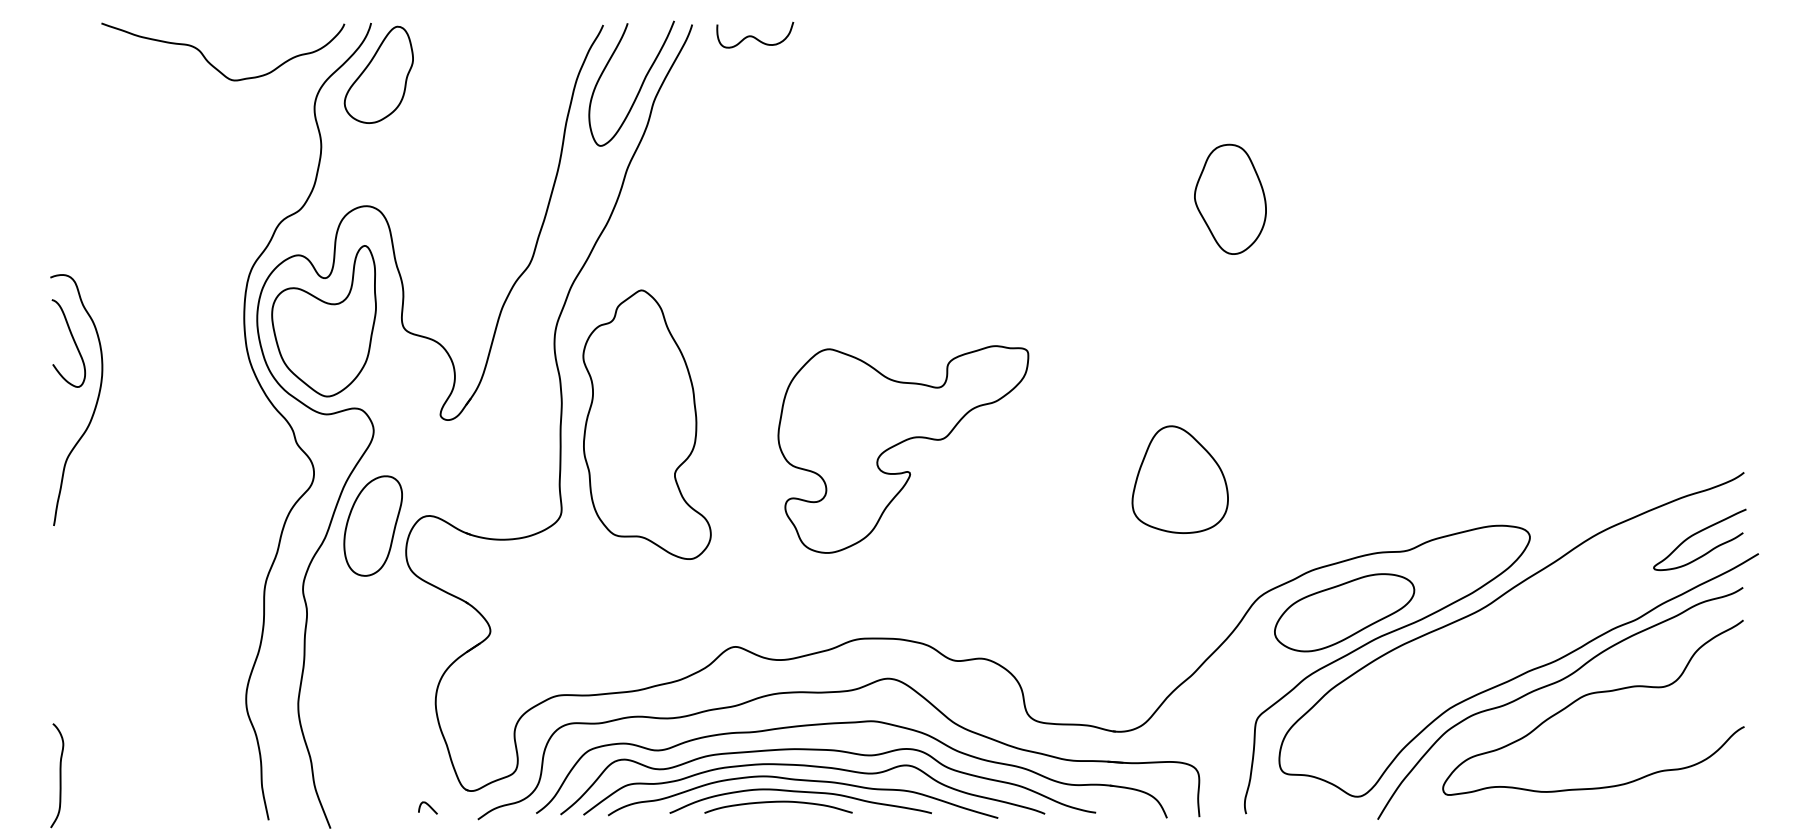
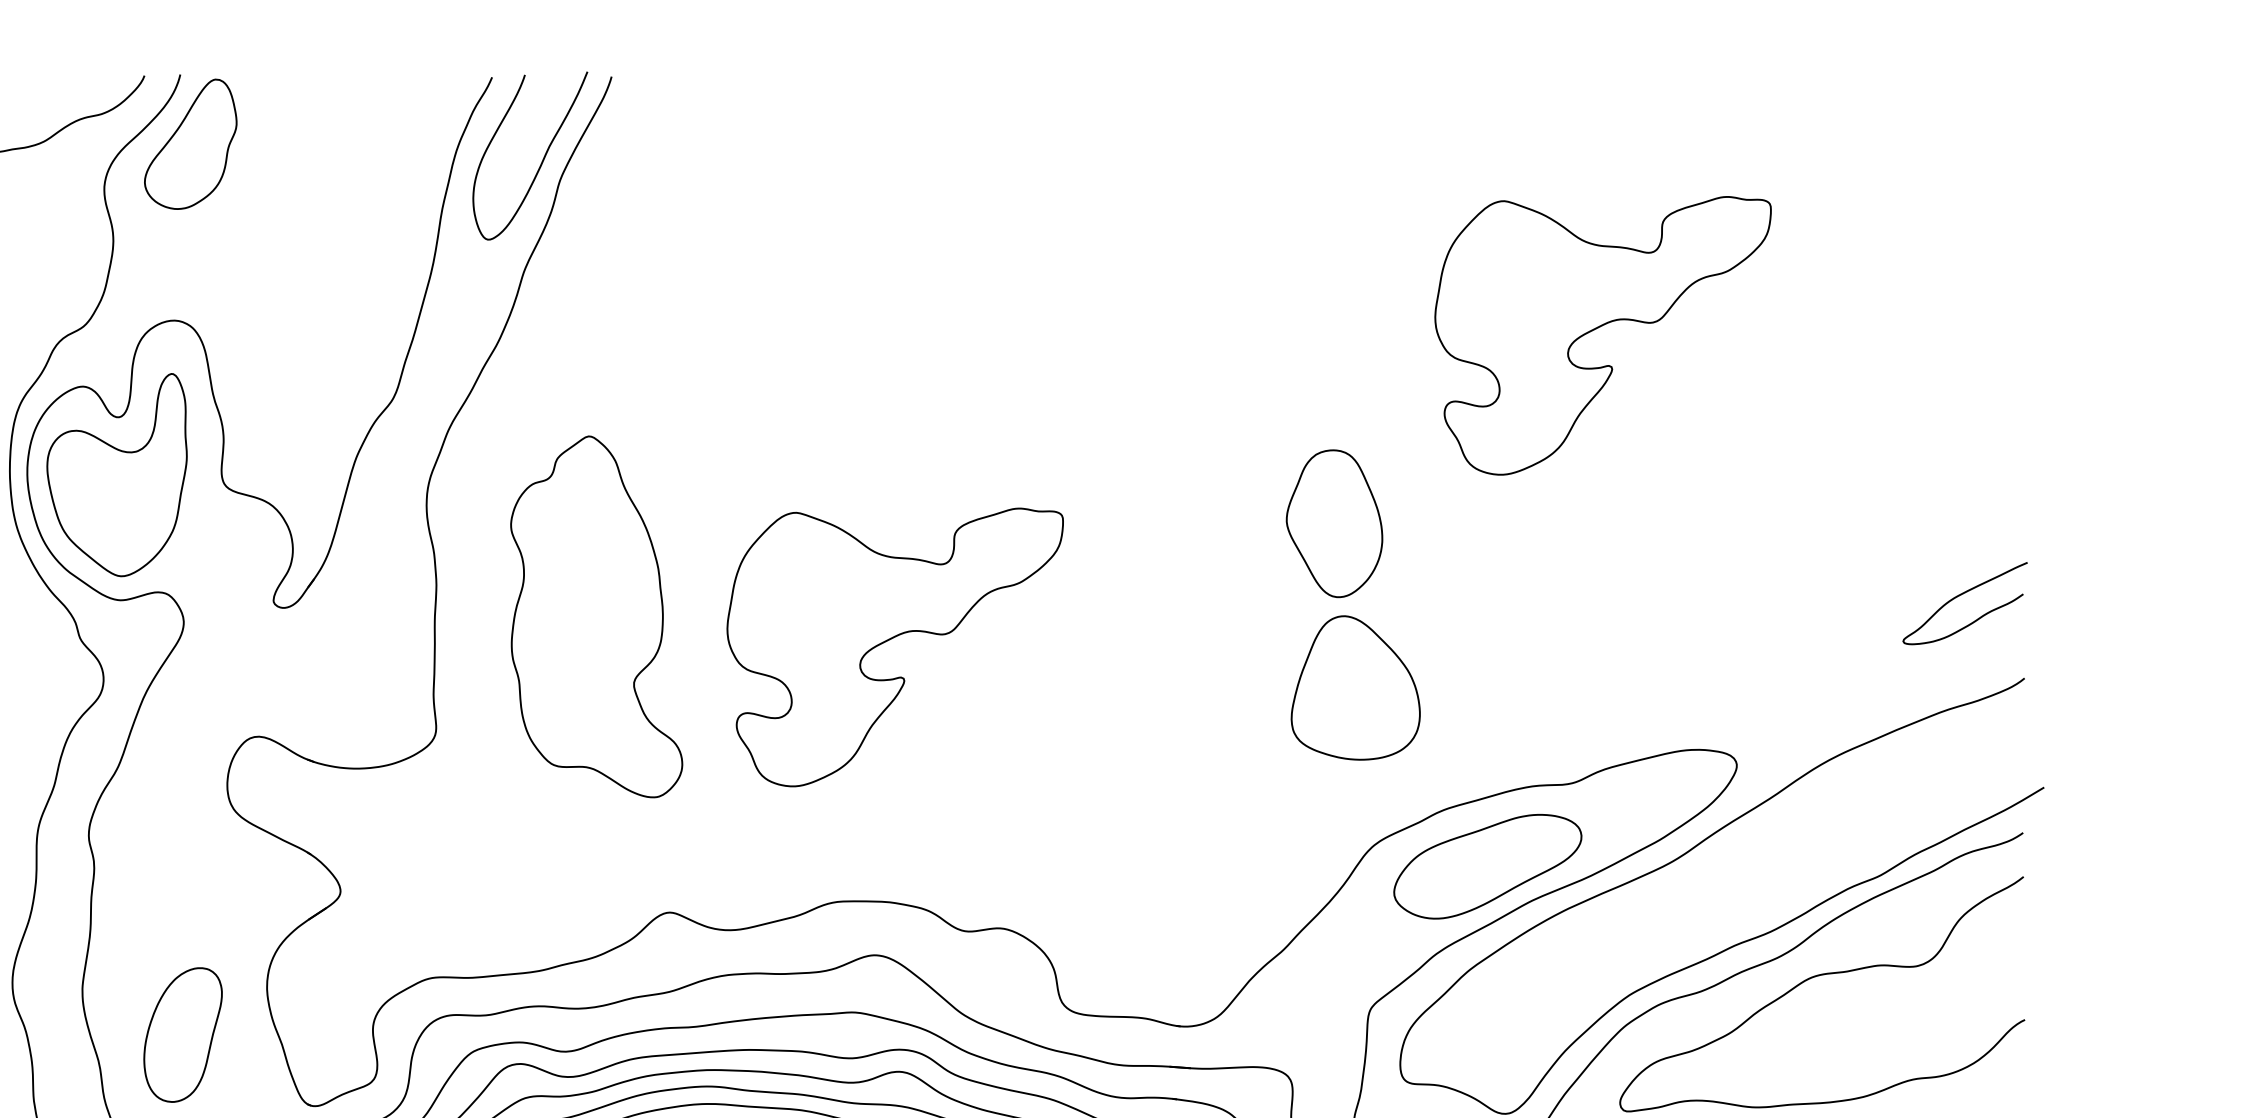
curve: (754, 36) -> (695, 92), removed
part: (1230, 198) -> (1334, 522), moved
part: (1428, 211) -> (1600, 327), added
part: (646, 424) -> (595, 616), moved
part: (1179, 479) -> (1354, 687), moved
part: (372, 525) -> (182, 1034), moved
curve: (1696, 534) -> (1960, 596), moved

